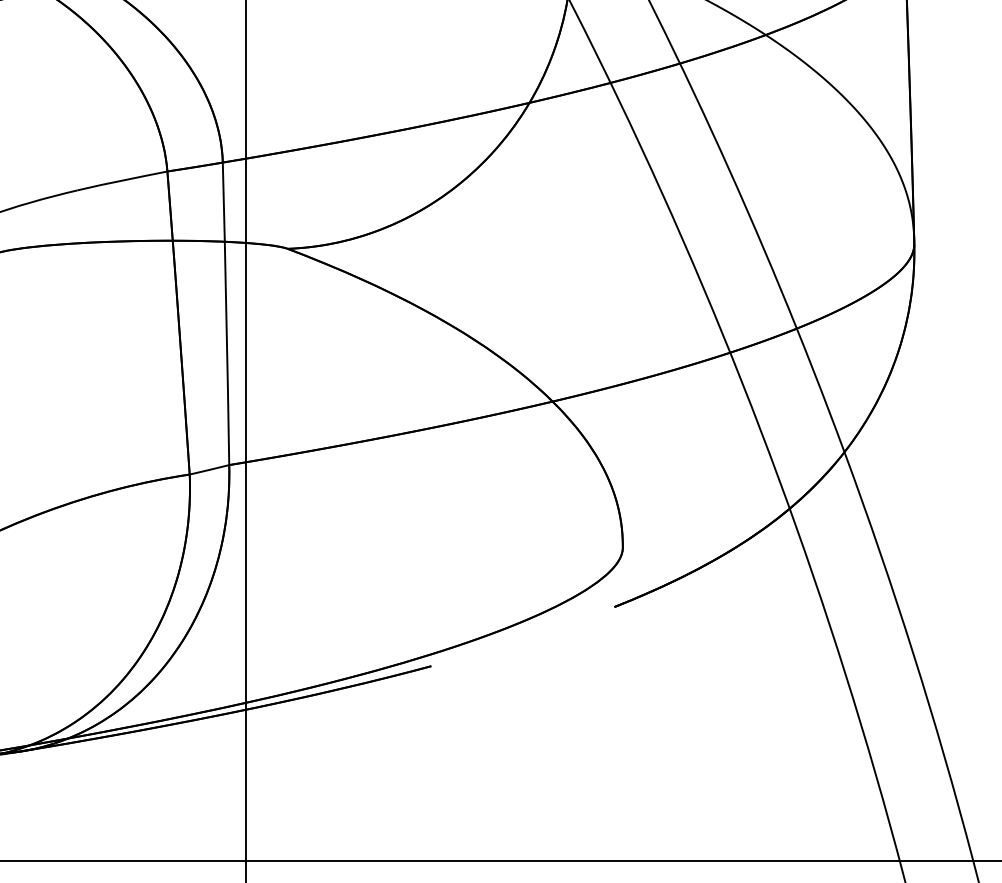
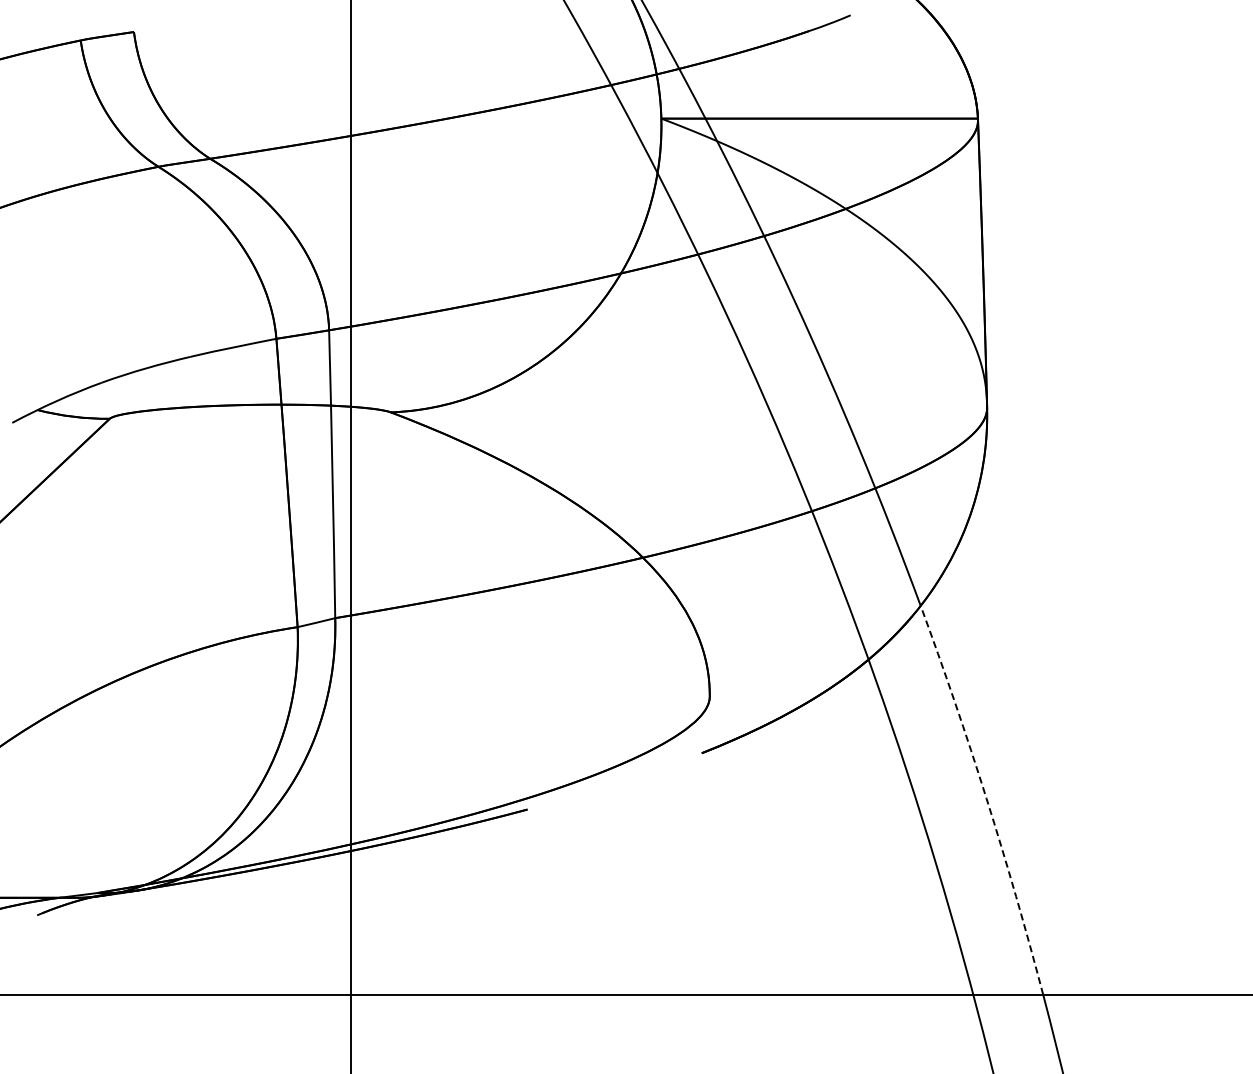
arc: (913, 654) -> (986, 798), solid -> dashed

